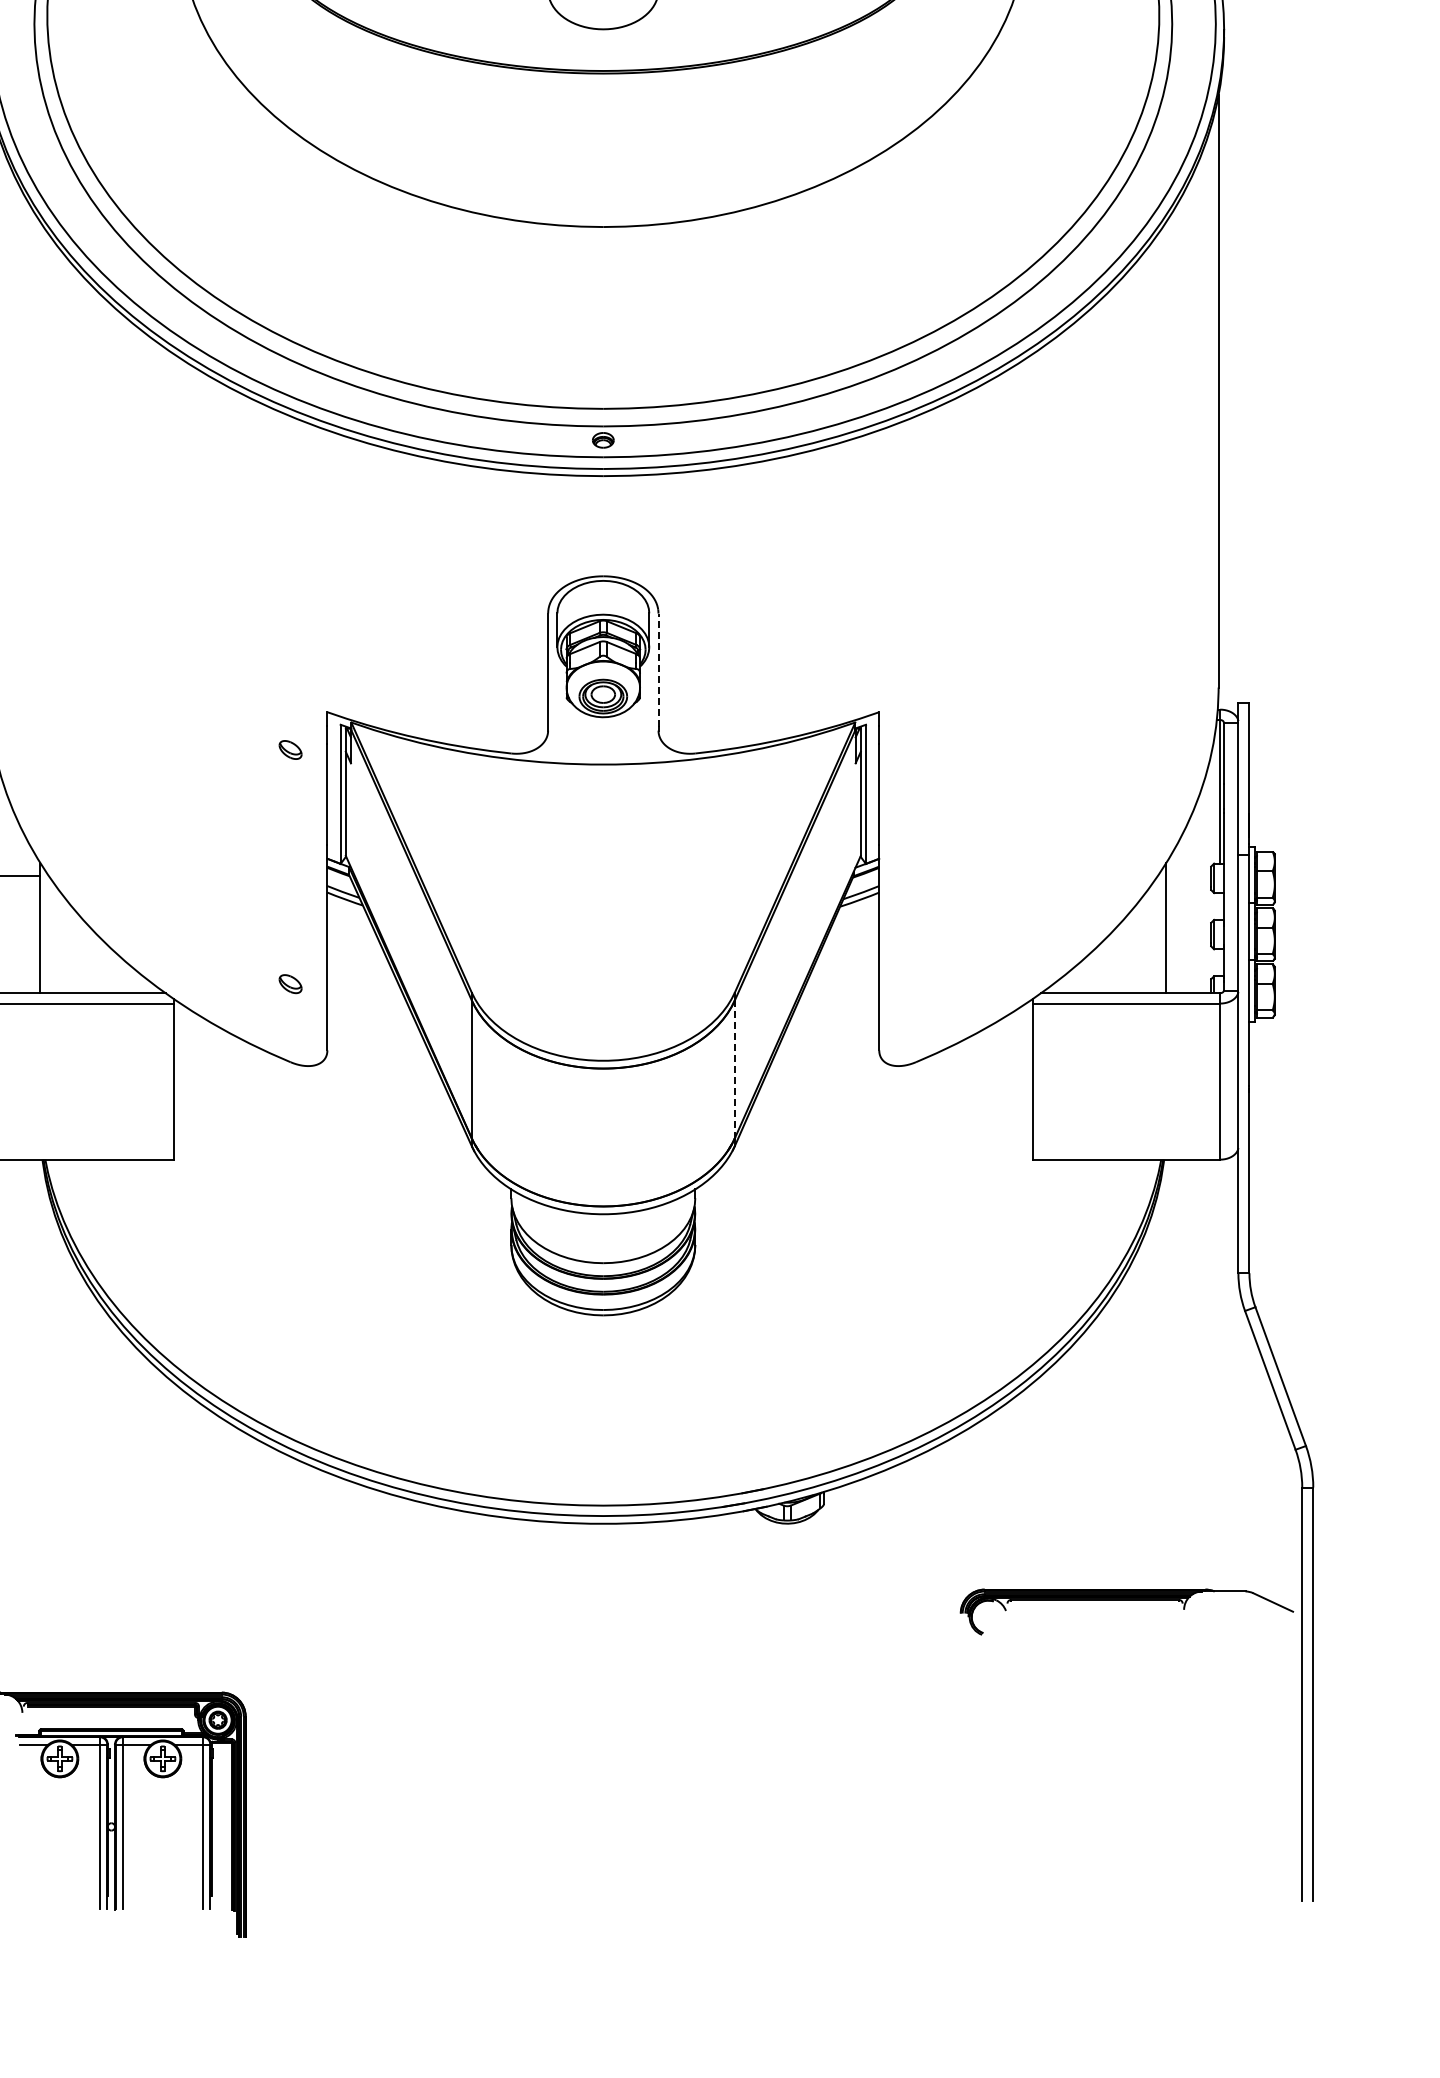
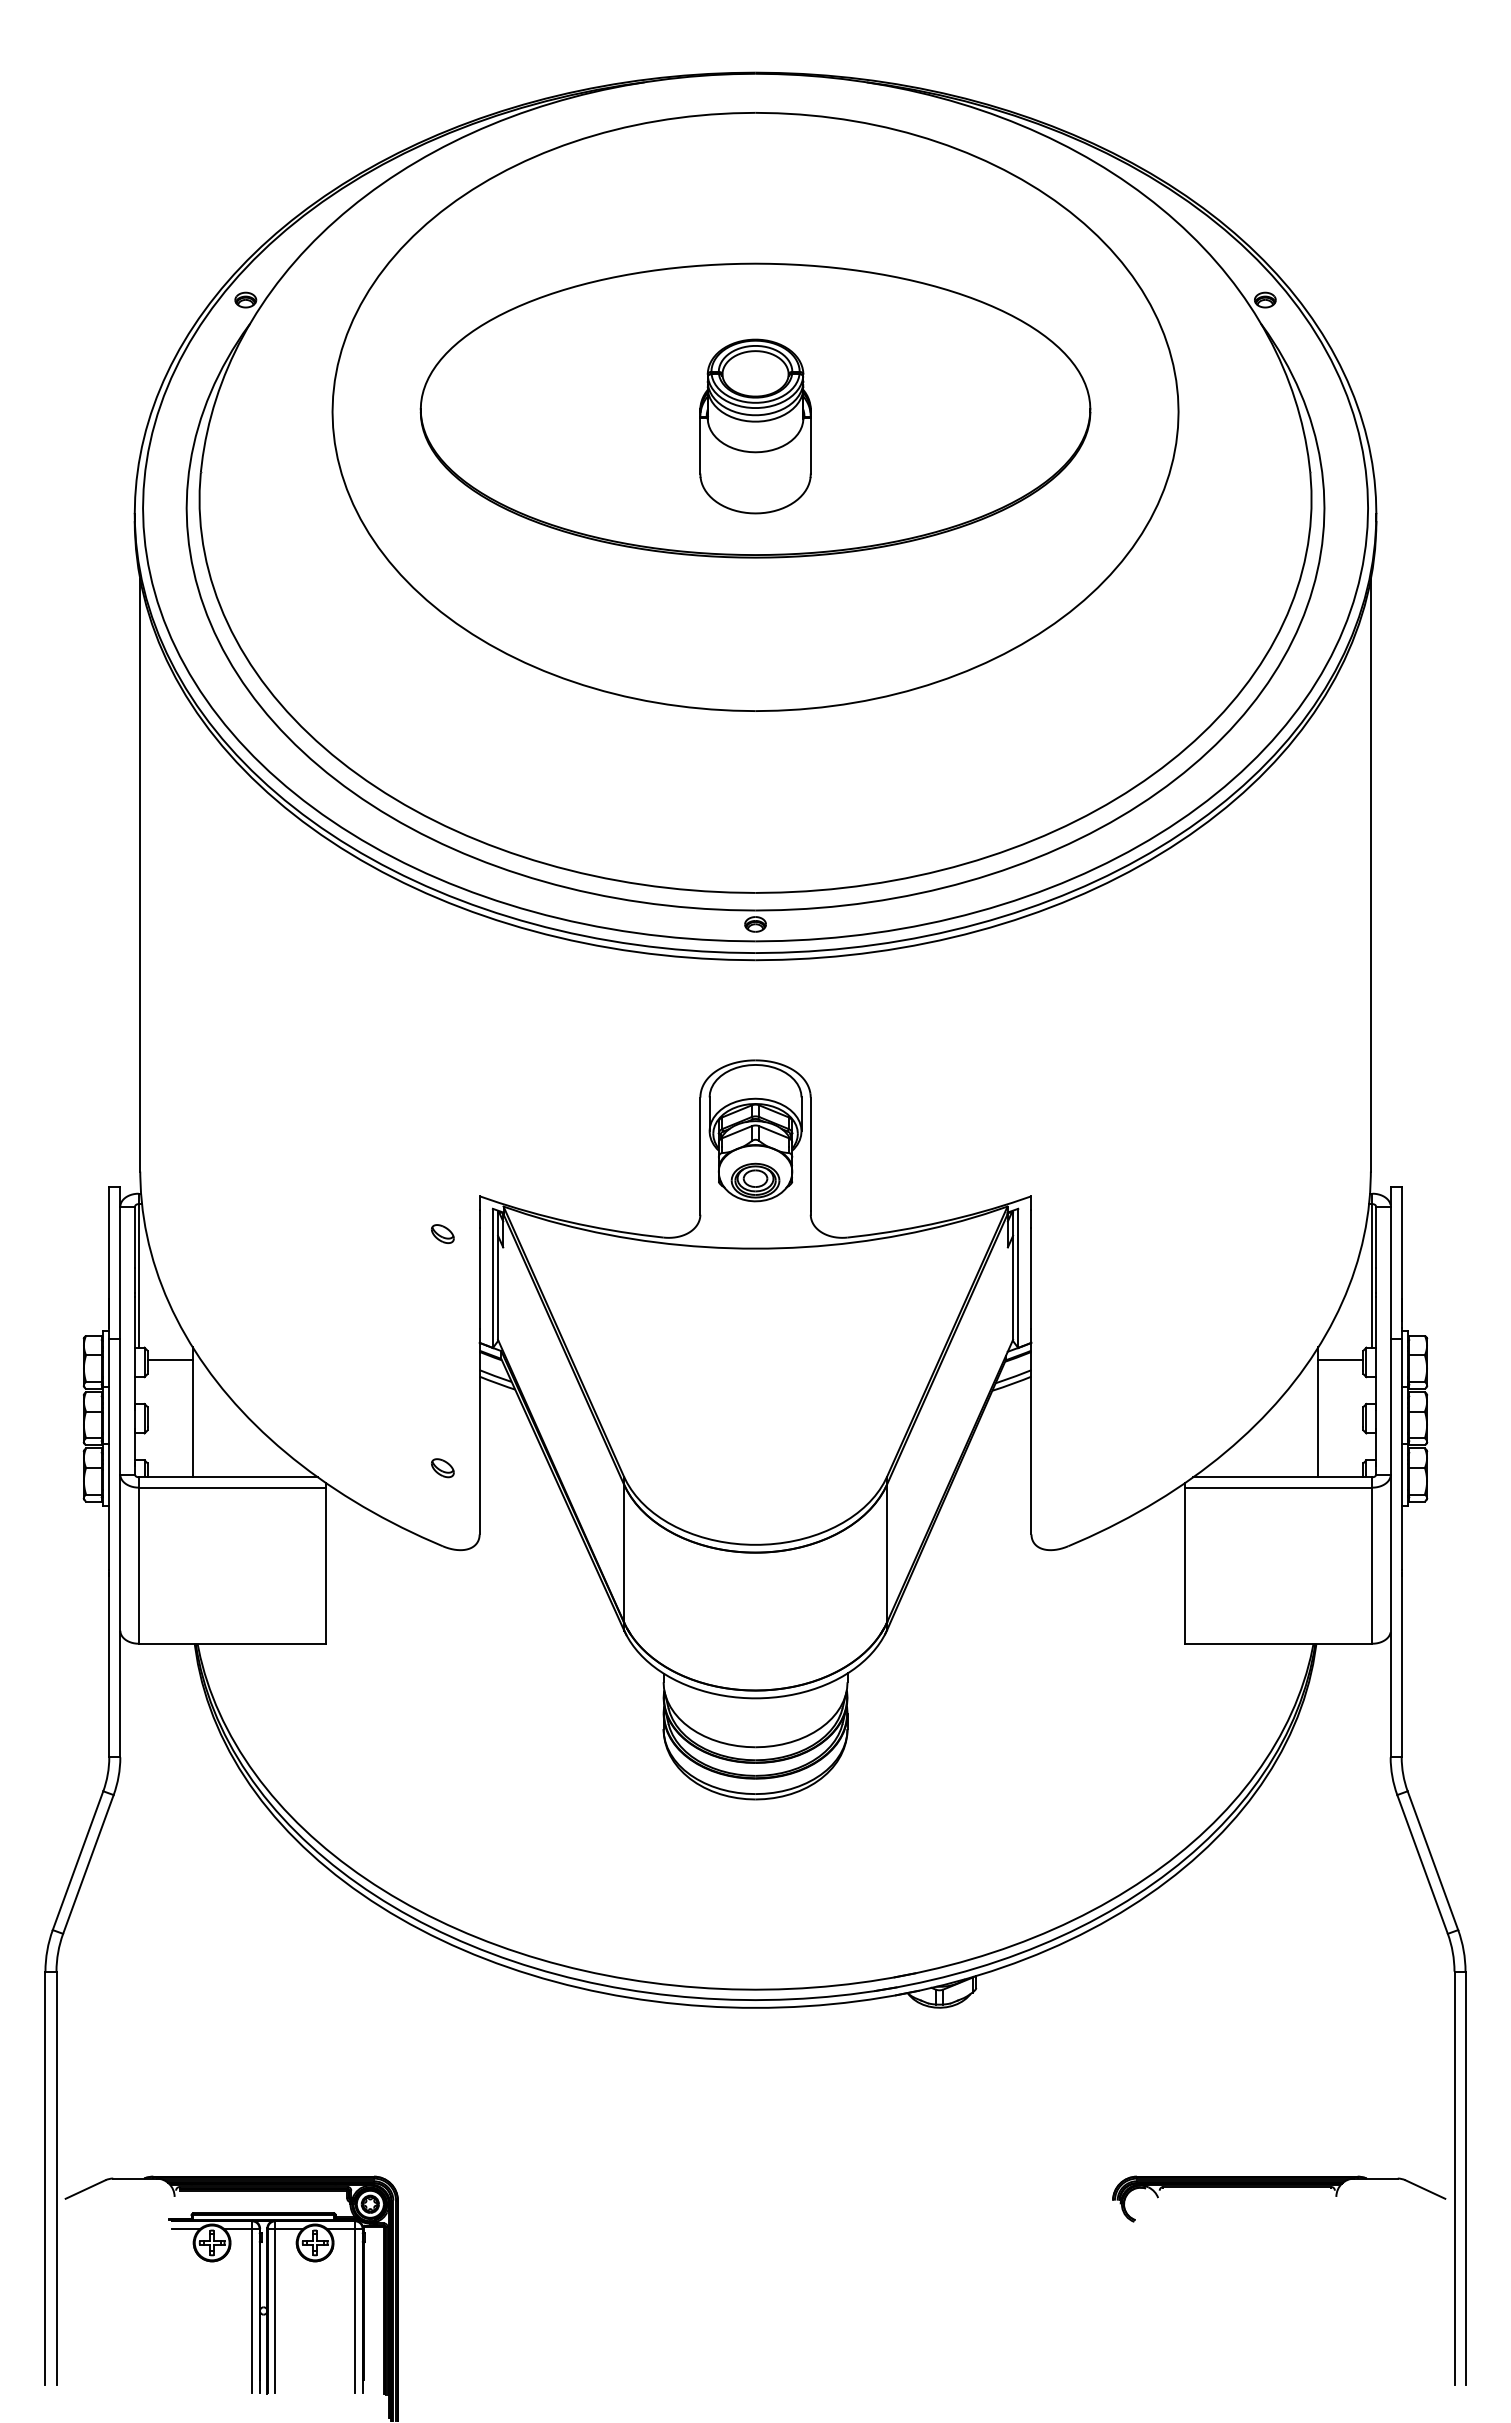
line: (658, 670) -> (810, 1154), dashed -> solid
line: (1188, 876) -> (1340, 1360), added
line: (735, 1069) -> (887, 1553), dashed -> solid
part: (1127, 1600) -> (1279, 2187), moved

